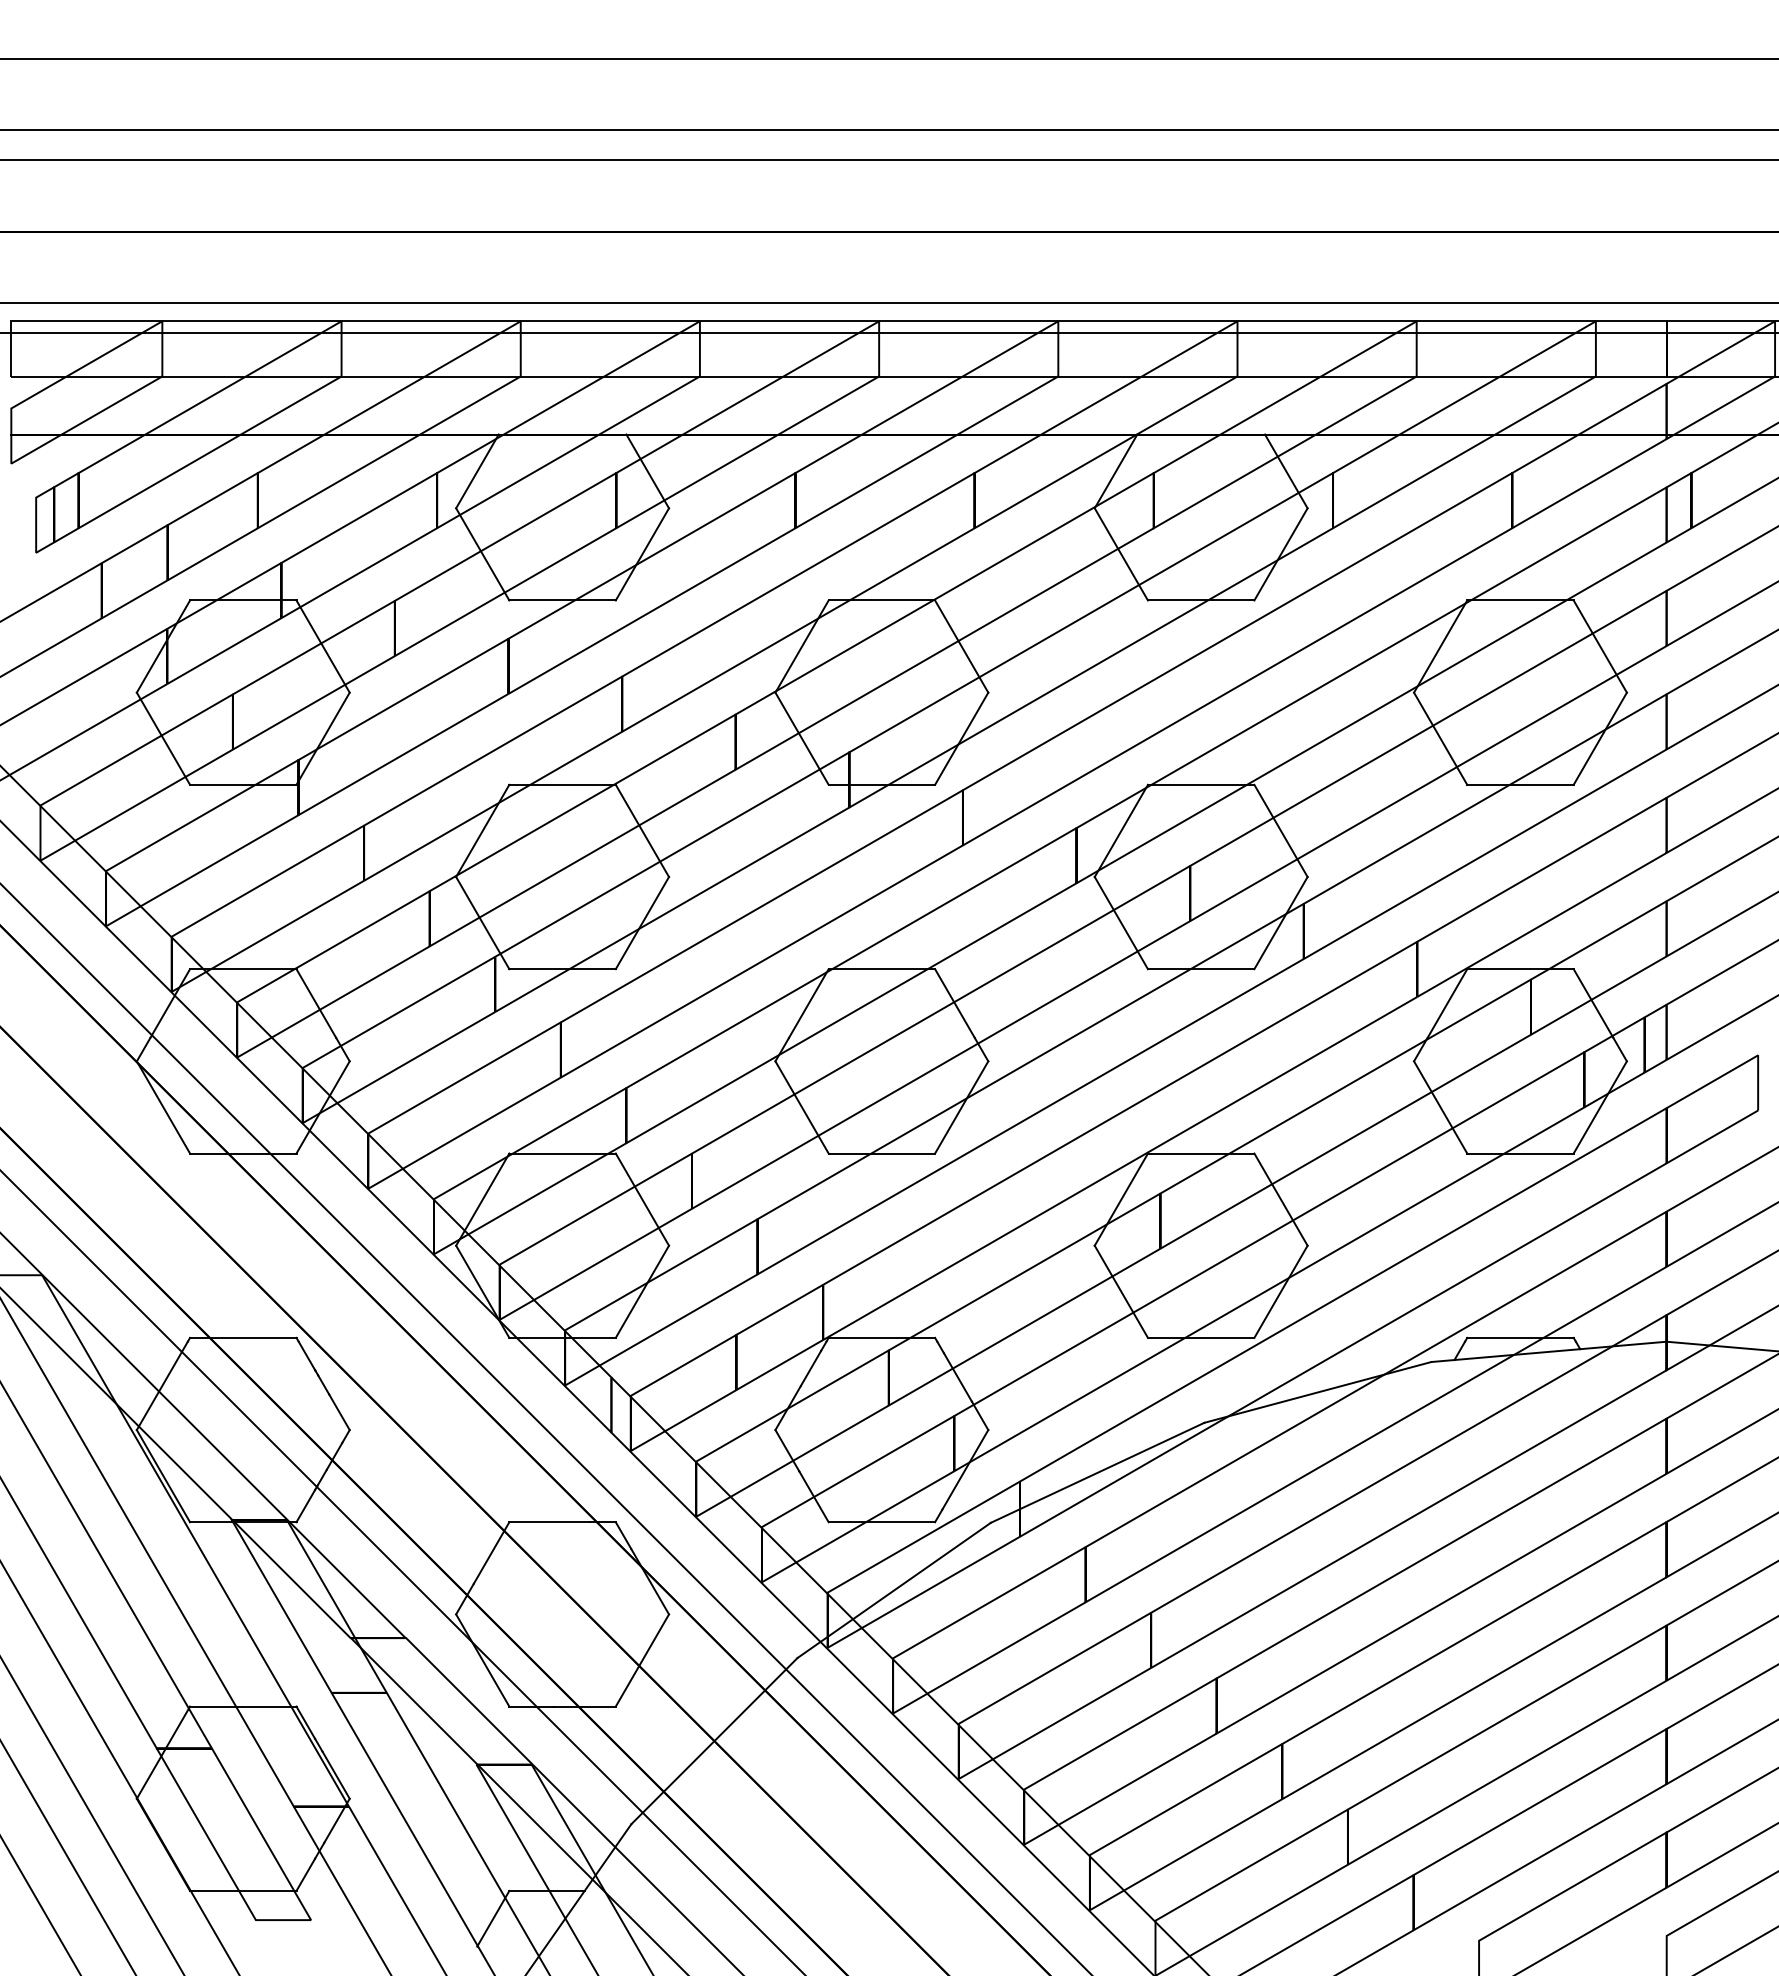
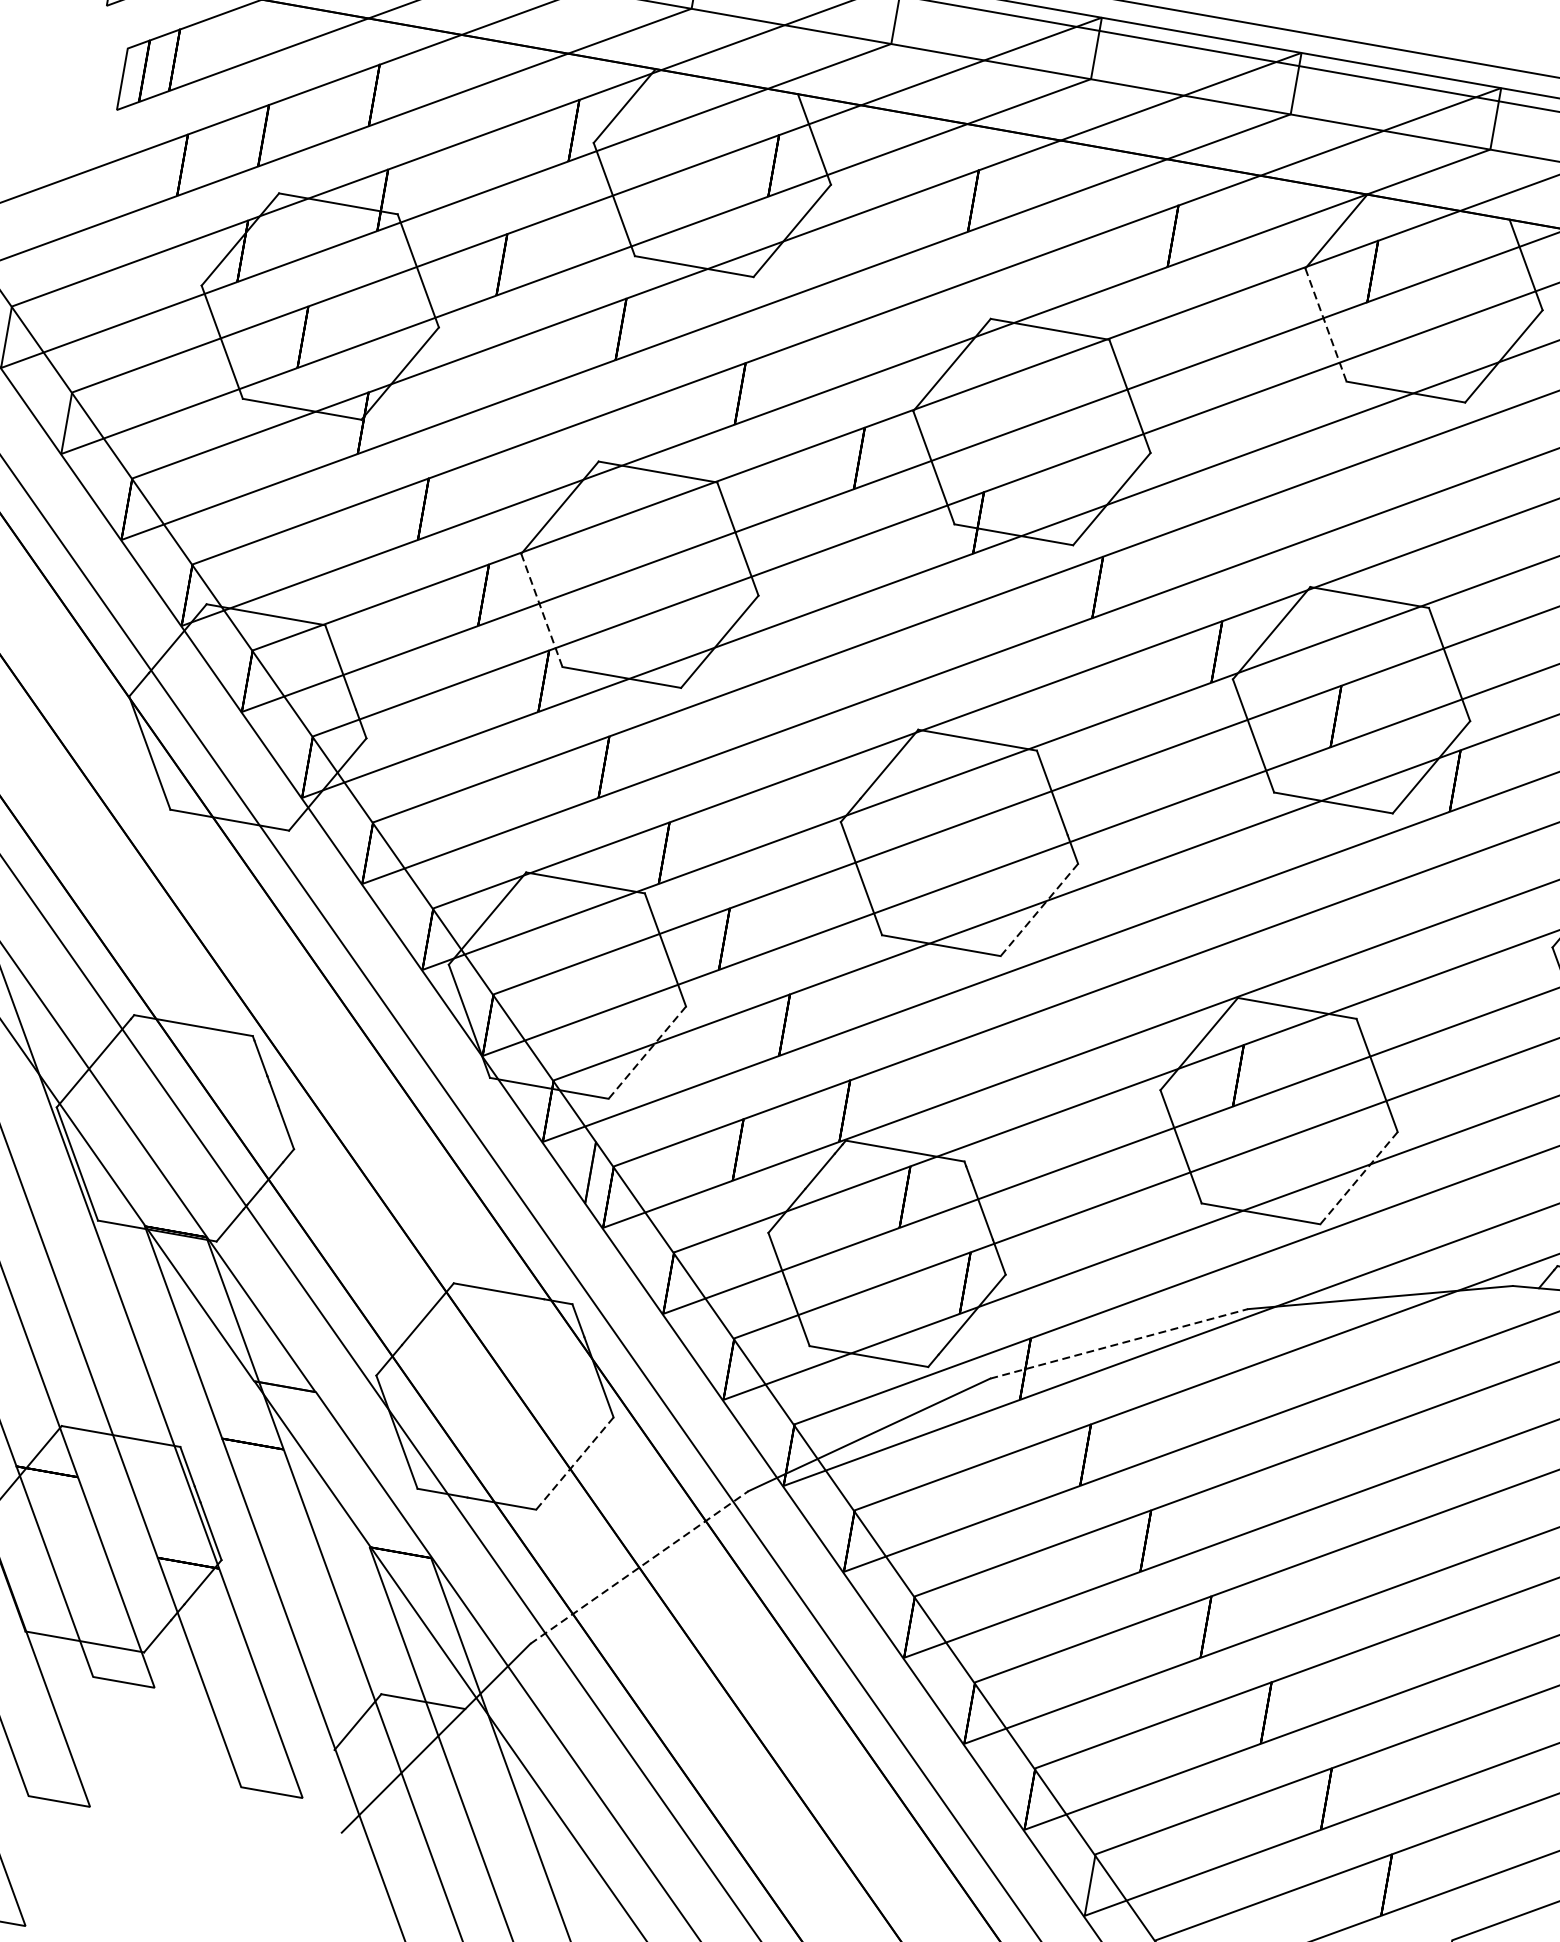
line: (1121, 554) -> (1326, 325), solid -> dashed
line: (483, 923) -> (542, 611), solid -> dashed
line: (961, 1107) -> (1039, 910), solid -> dashed
line: (642, 1292) -> (647, 1053), solid -> dashed
line: (1280, 1292) -> (1358, 1178), solid -> dashed
line: (1097, 1472) -> (1119, 1343), solid -> dashed
line: (642, 1660) -> (575, 1463), solid -> dashed
line: (714, 1741) -> (639, 1568), solid -> dashed

